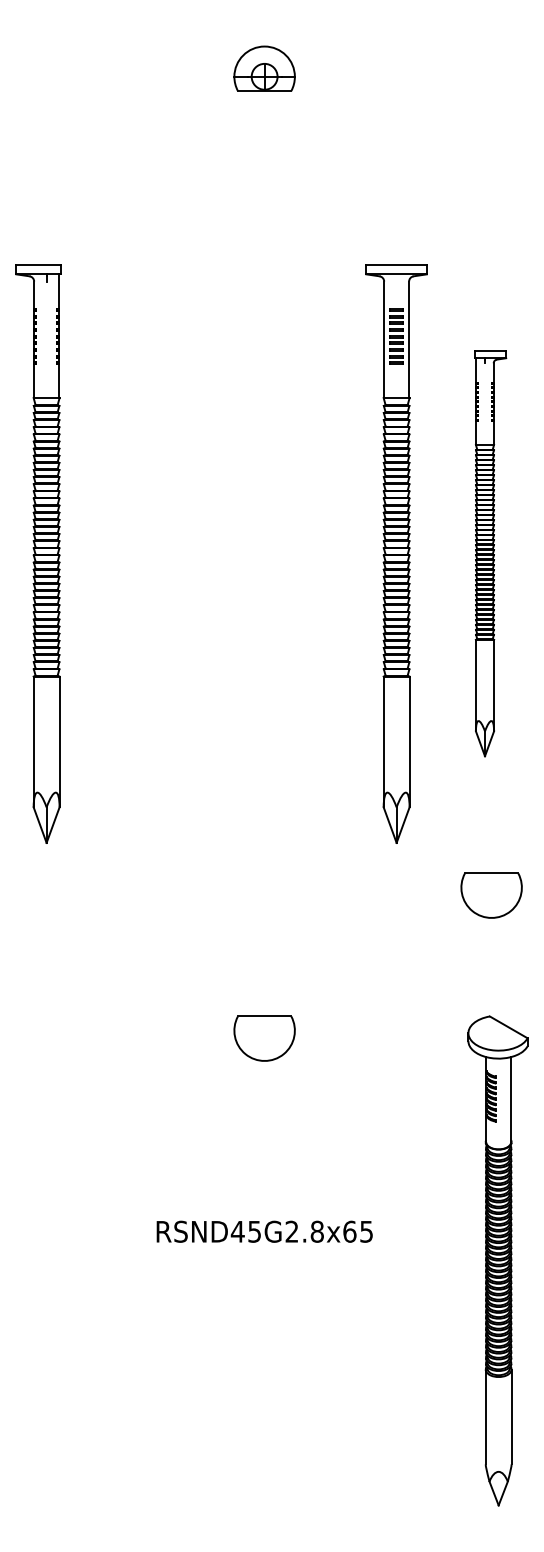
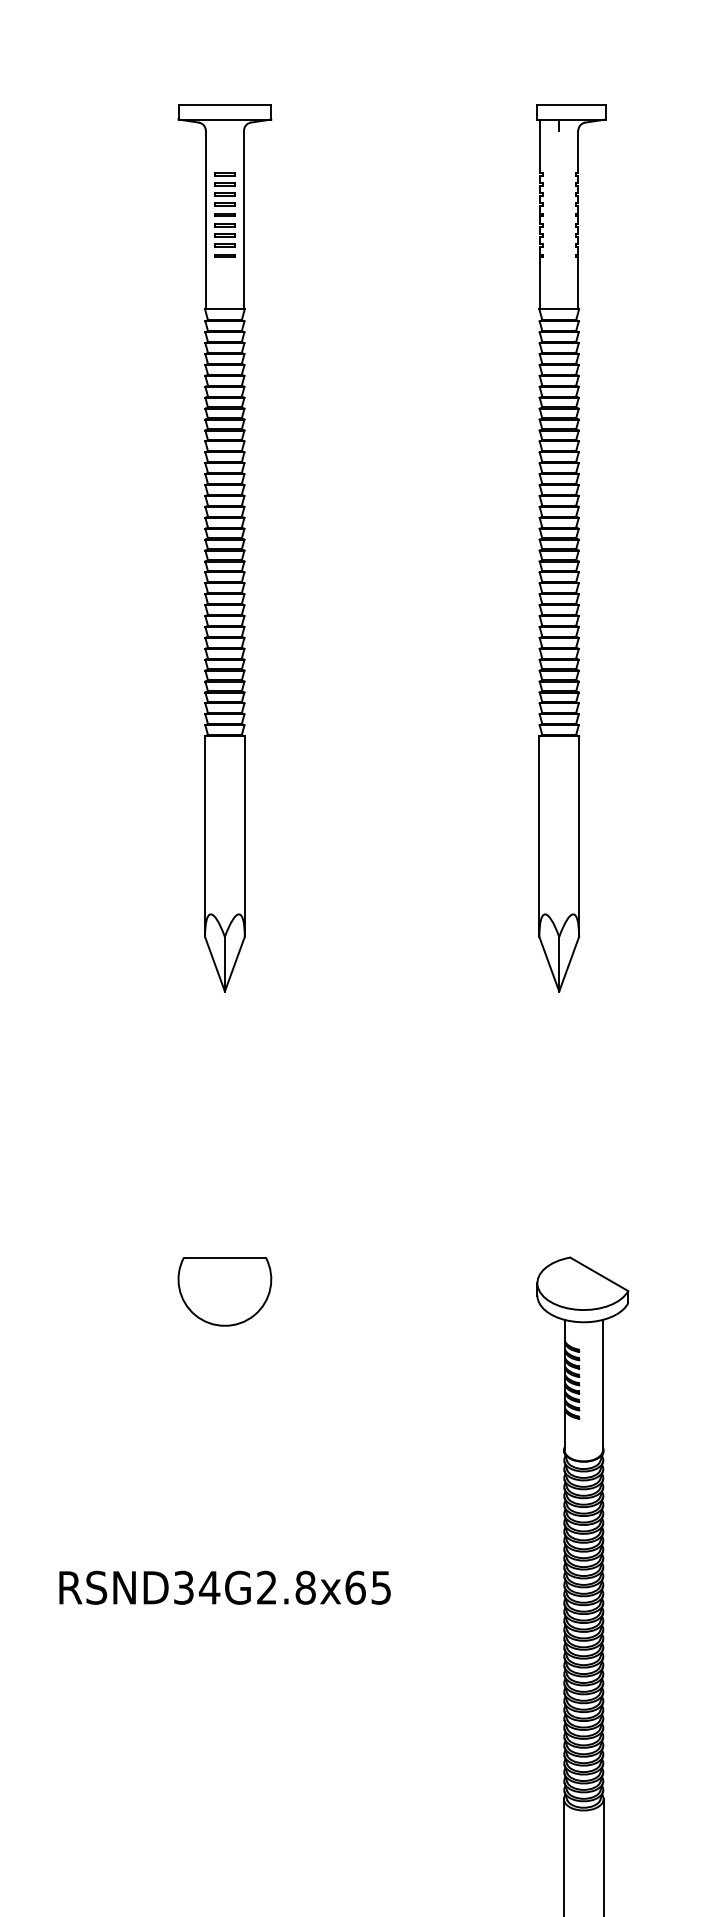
part: (396, 553) -> (224, 547), moved
part: (490, 553) -> (571, 547), size x1.43
part: (491, 895) -> (572, 1072), removed
text: (245, 1231) -> (195, 1587), RSND45G2.8x65 -> RSND34G2.8x65

